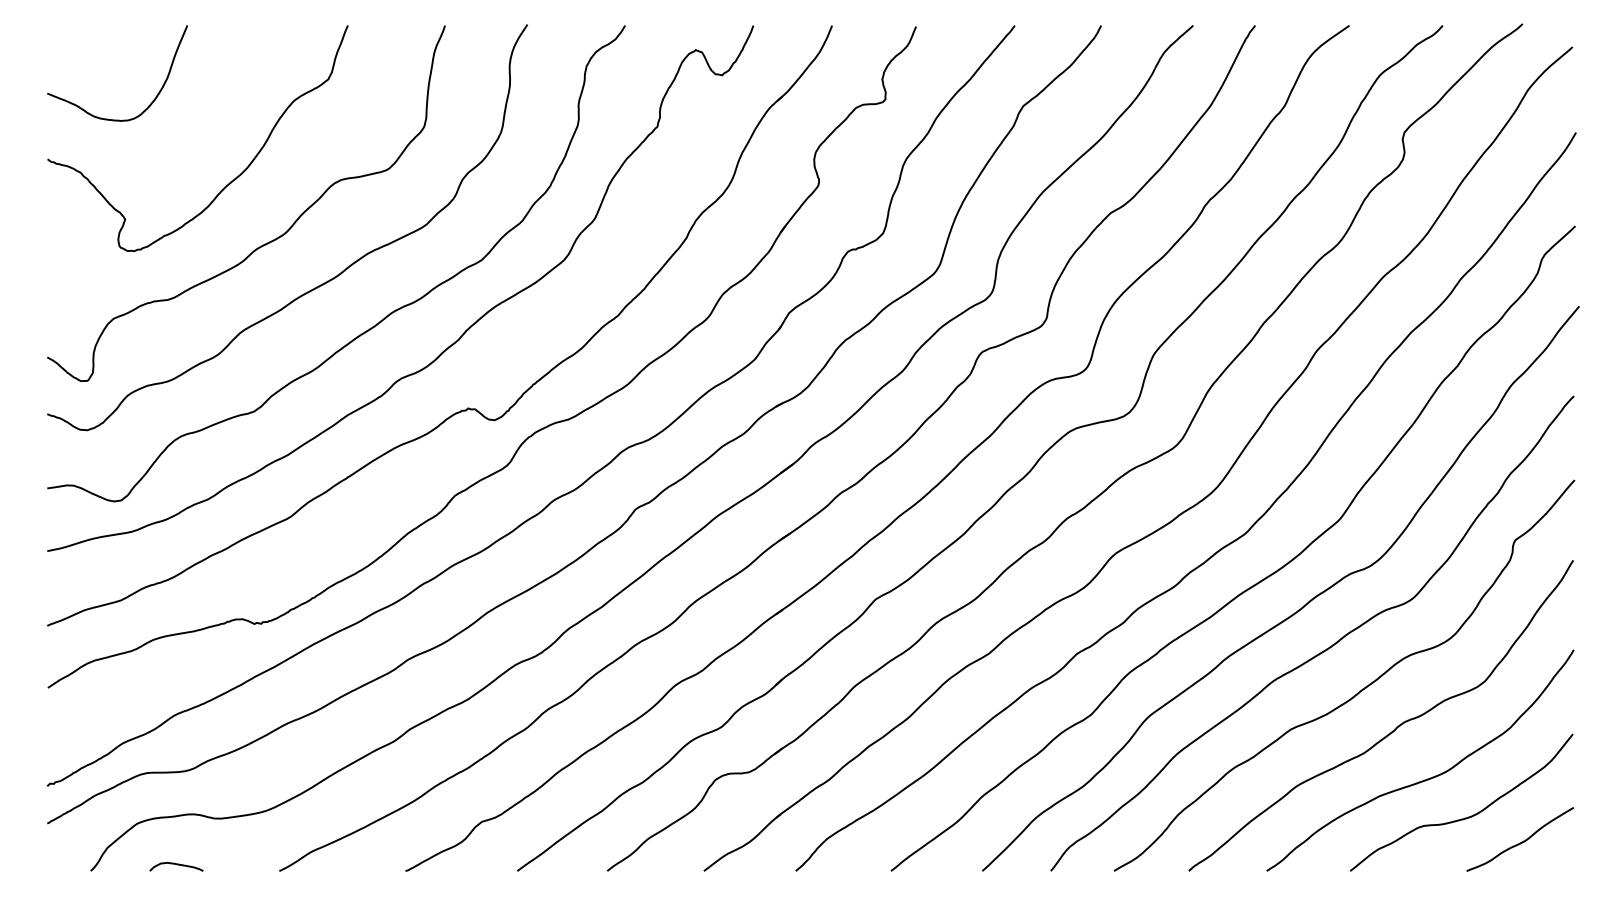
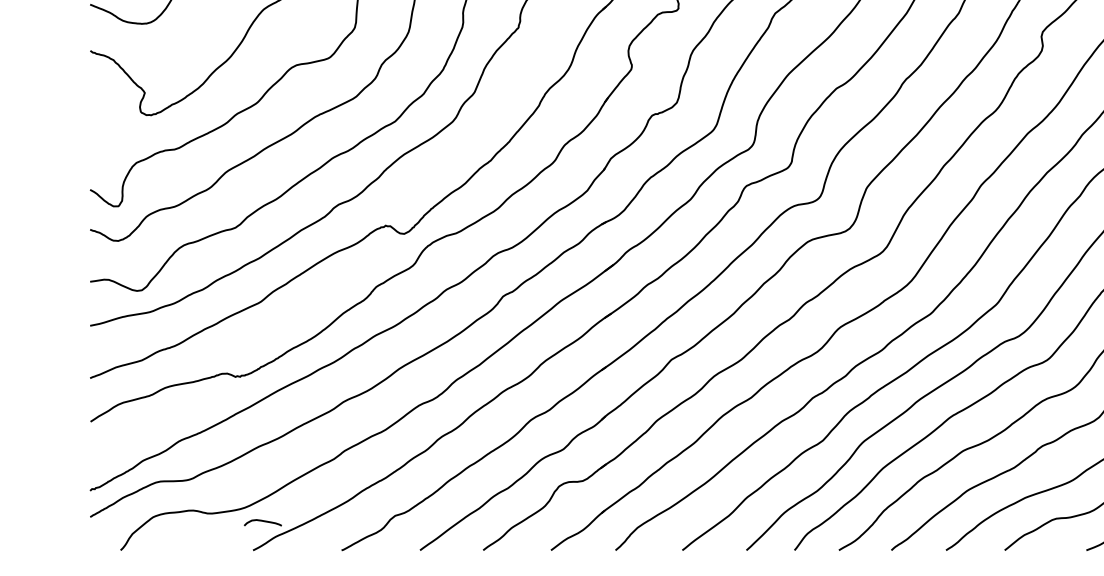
curve: (176, 865) -> (262, 521), moved

